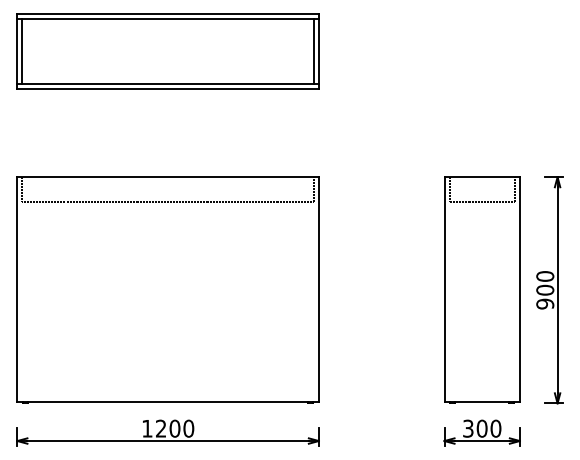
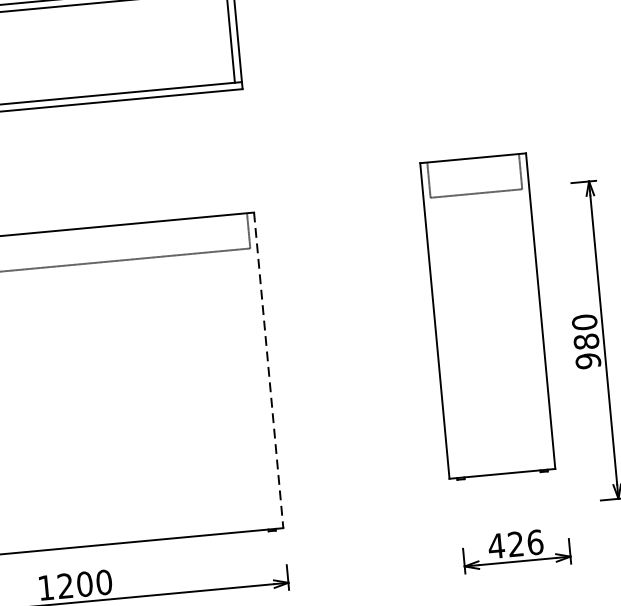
part: (482, 289) -> (488, 315), moved
text: (544, 289) -> (585, 340), 900 -> 980
line: (318, 290) -> (268, 371), solid -> dashed
text: (481, 428) -> (515, 544), 300 -> 426

